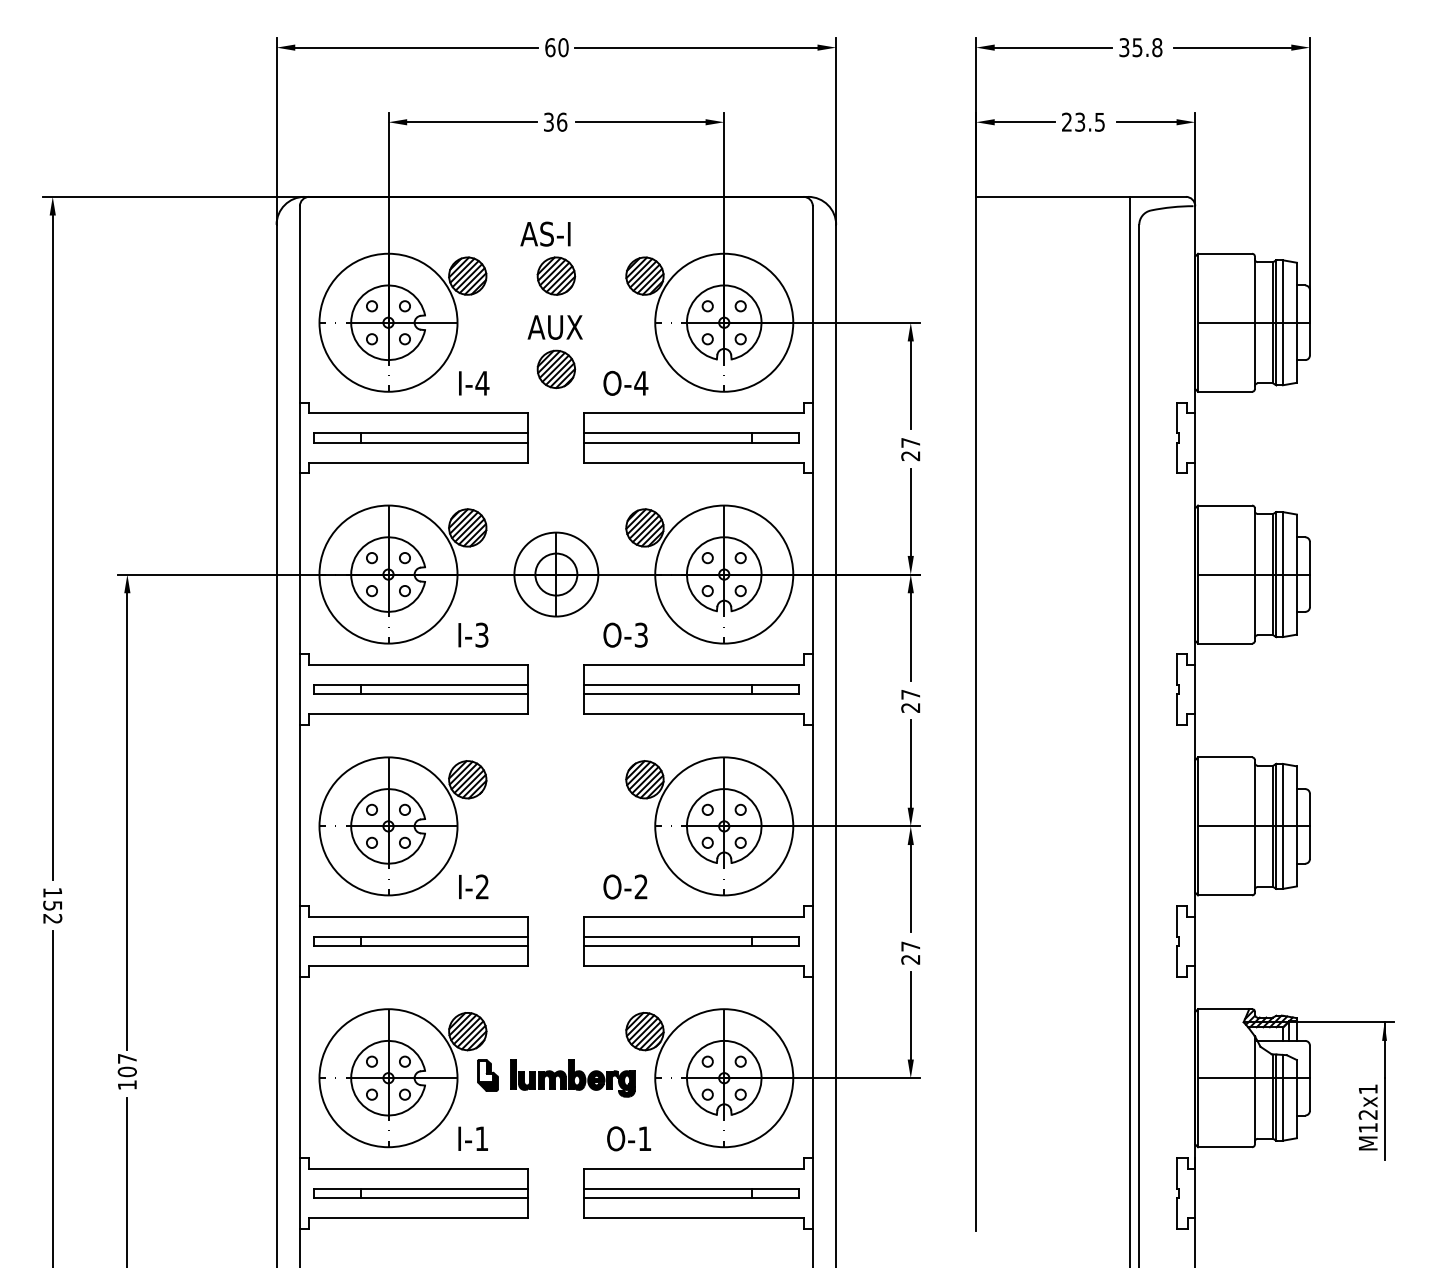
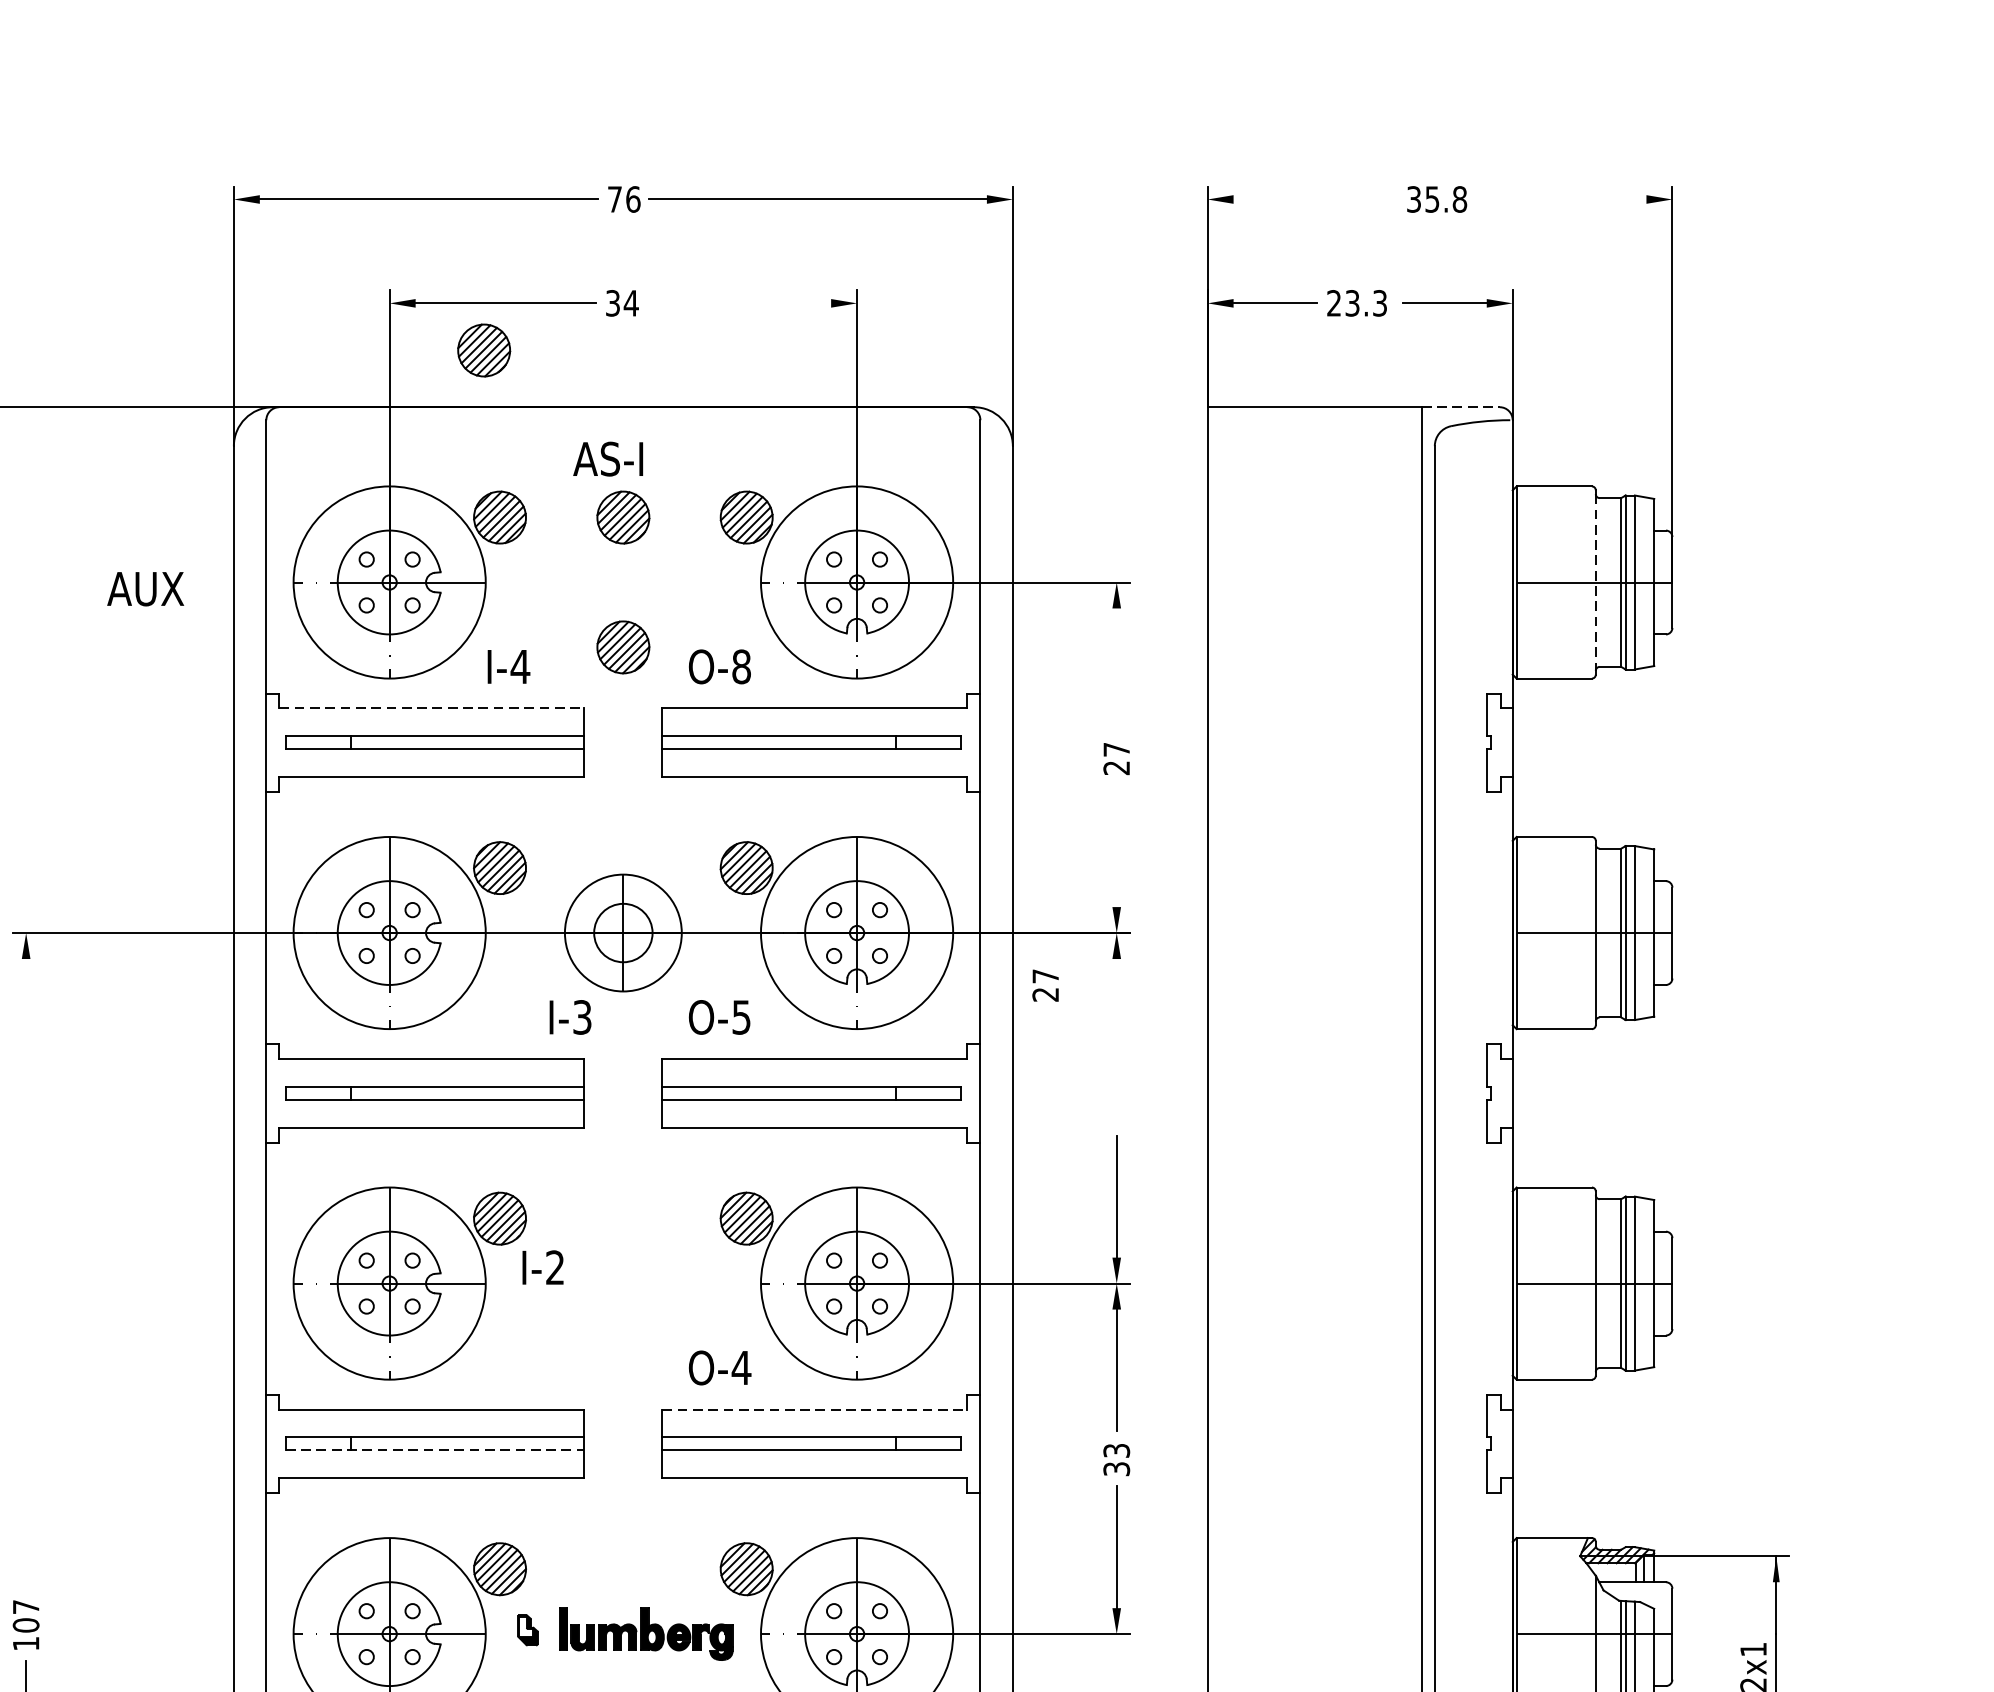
text: (556, 47) -> (623, 199), 60 -> 76
line: (1053, 47) -> (1315, 199), removed
line: (1232, 47) -> (1564, 199), removed
text: (561, 121) -> (630, 302), 36 -> 34
text: (1099, 121) -> (1379, 302), 23.5 -> 23.3
line: (640, 122) -> (740, 303), removed
part: (456, 155) -> (484, 349), added
line: (1157, 196) -> (1460, 406), solid -> dashed
line: (1254, 323) -> (1595, 583), solid -> dashed
text: (554, 327) -> (144, 589), moved
text: (641, 382) -> (741, 665), O-4 -> O-8
line: (910, 384) -> (1116, 668), removed
line: (418, 413) -> (431, 708), solid -> dashed
line: (910, 511) -> (1116, 845), removed
text: (473, 634) -> (570, 1016), moved
text: (641, 634) -> (741, 1016), O-3 -> O-5
line: (910, 636) -> (1116, 1019), removed
text: (910, 701) -> (1045, 985), moved
line: (127, 821) -> (26, 1276), removed
text: (473, 886) -> (542, 1267), moved
text: (641, 886) -> (741, 1367), O-2 -> O-4
line: (693, 916) -> (814, 1409), solid -> dashed
line: (421, 946) -> (435, 1450), solid -> dashed
text: (910, 952) -> (1116, 1459), 27 -> 33
part: (487, 1075) -> (527, 1630), size x0.7

